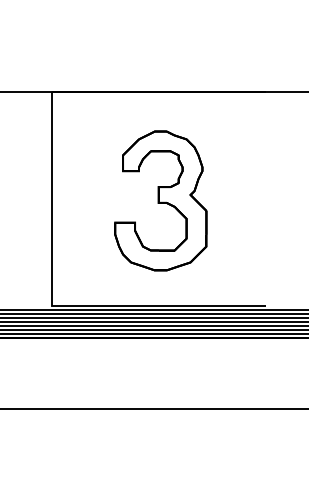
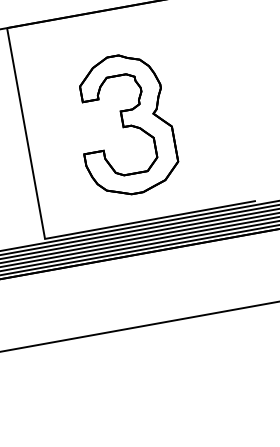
part: (160, 200) -> (124, 124), moved

